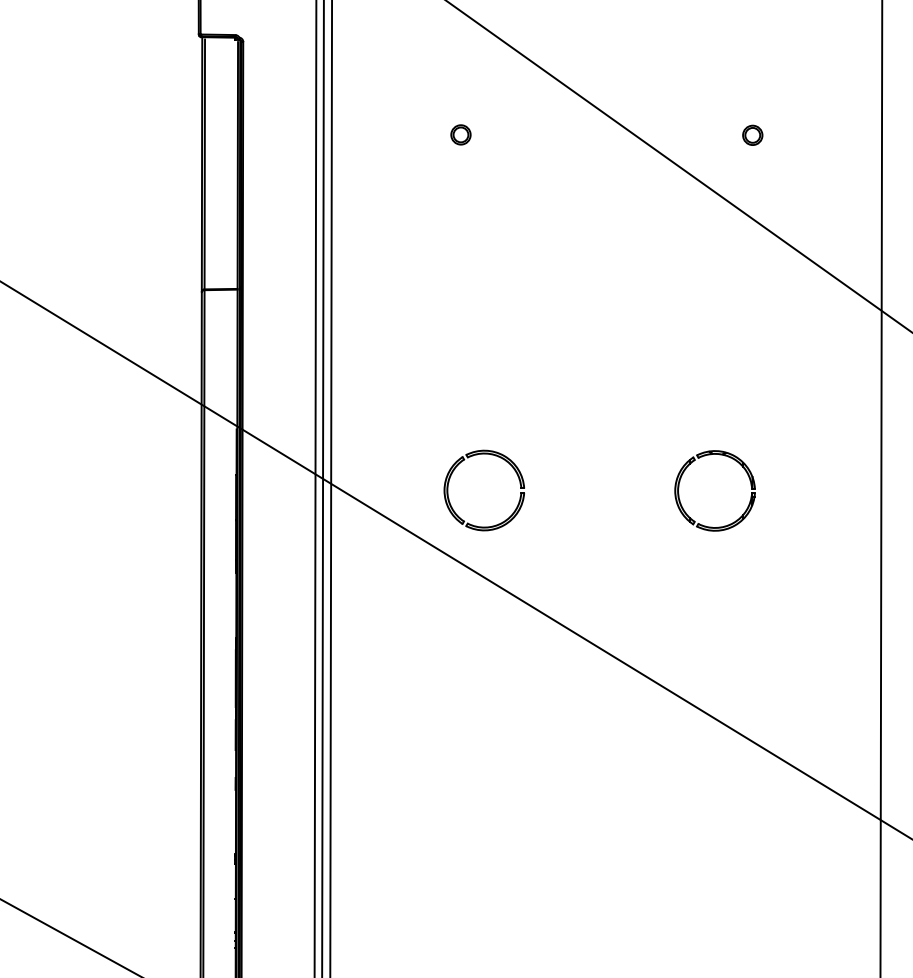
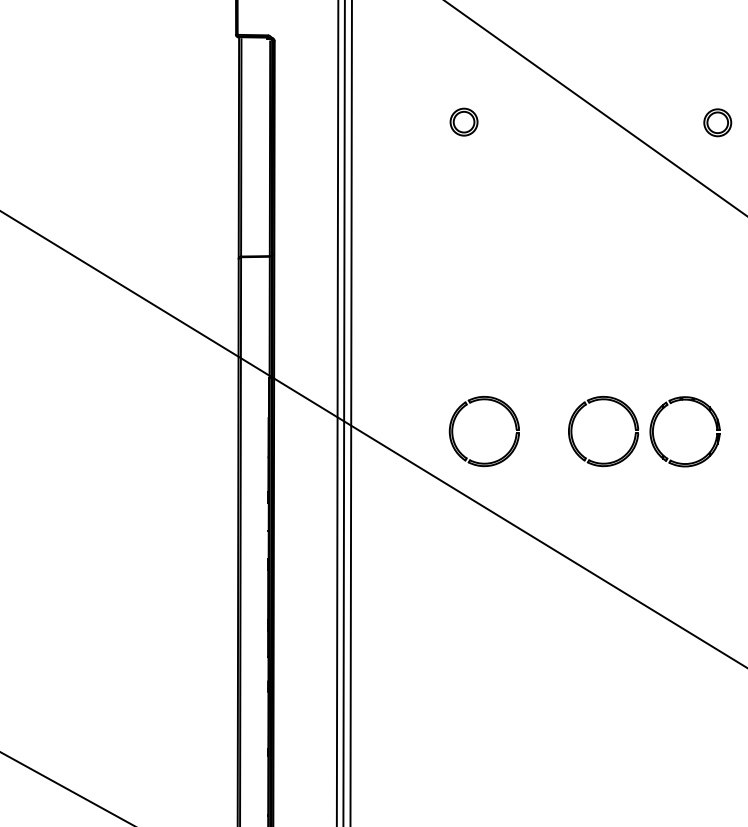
part: (460, 134) -> (463, 121), size x1.6
part: (752, 134) -> (717, 121), size x1.6
part: (589, 474) -> (575, 417), added

